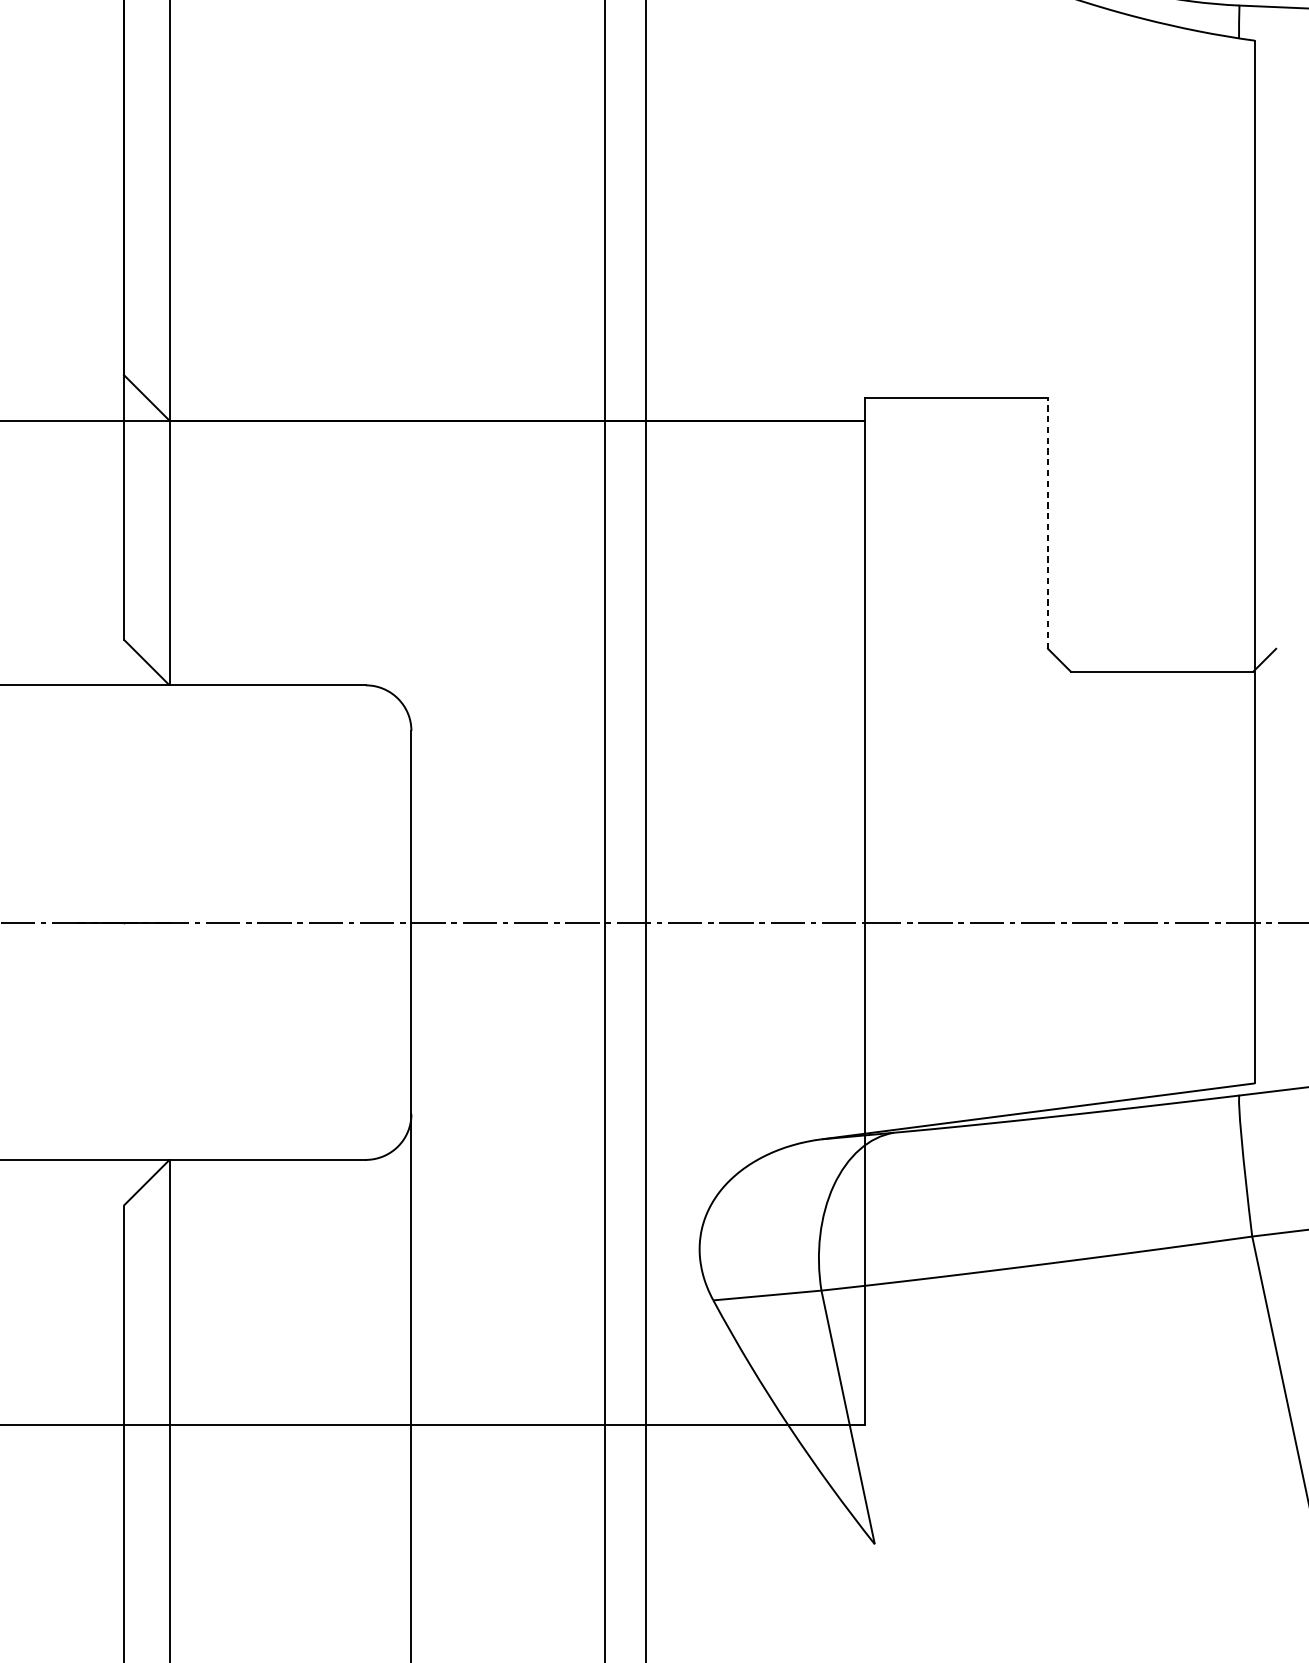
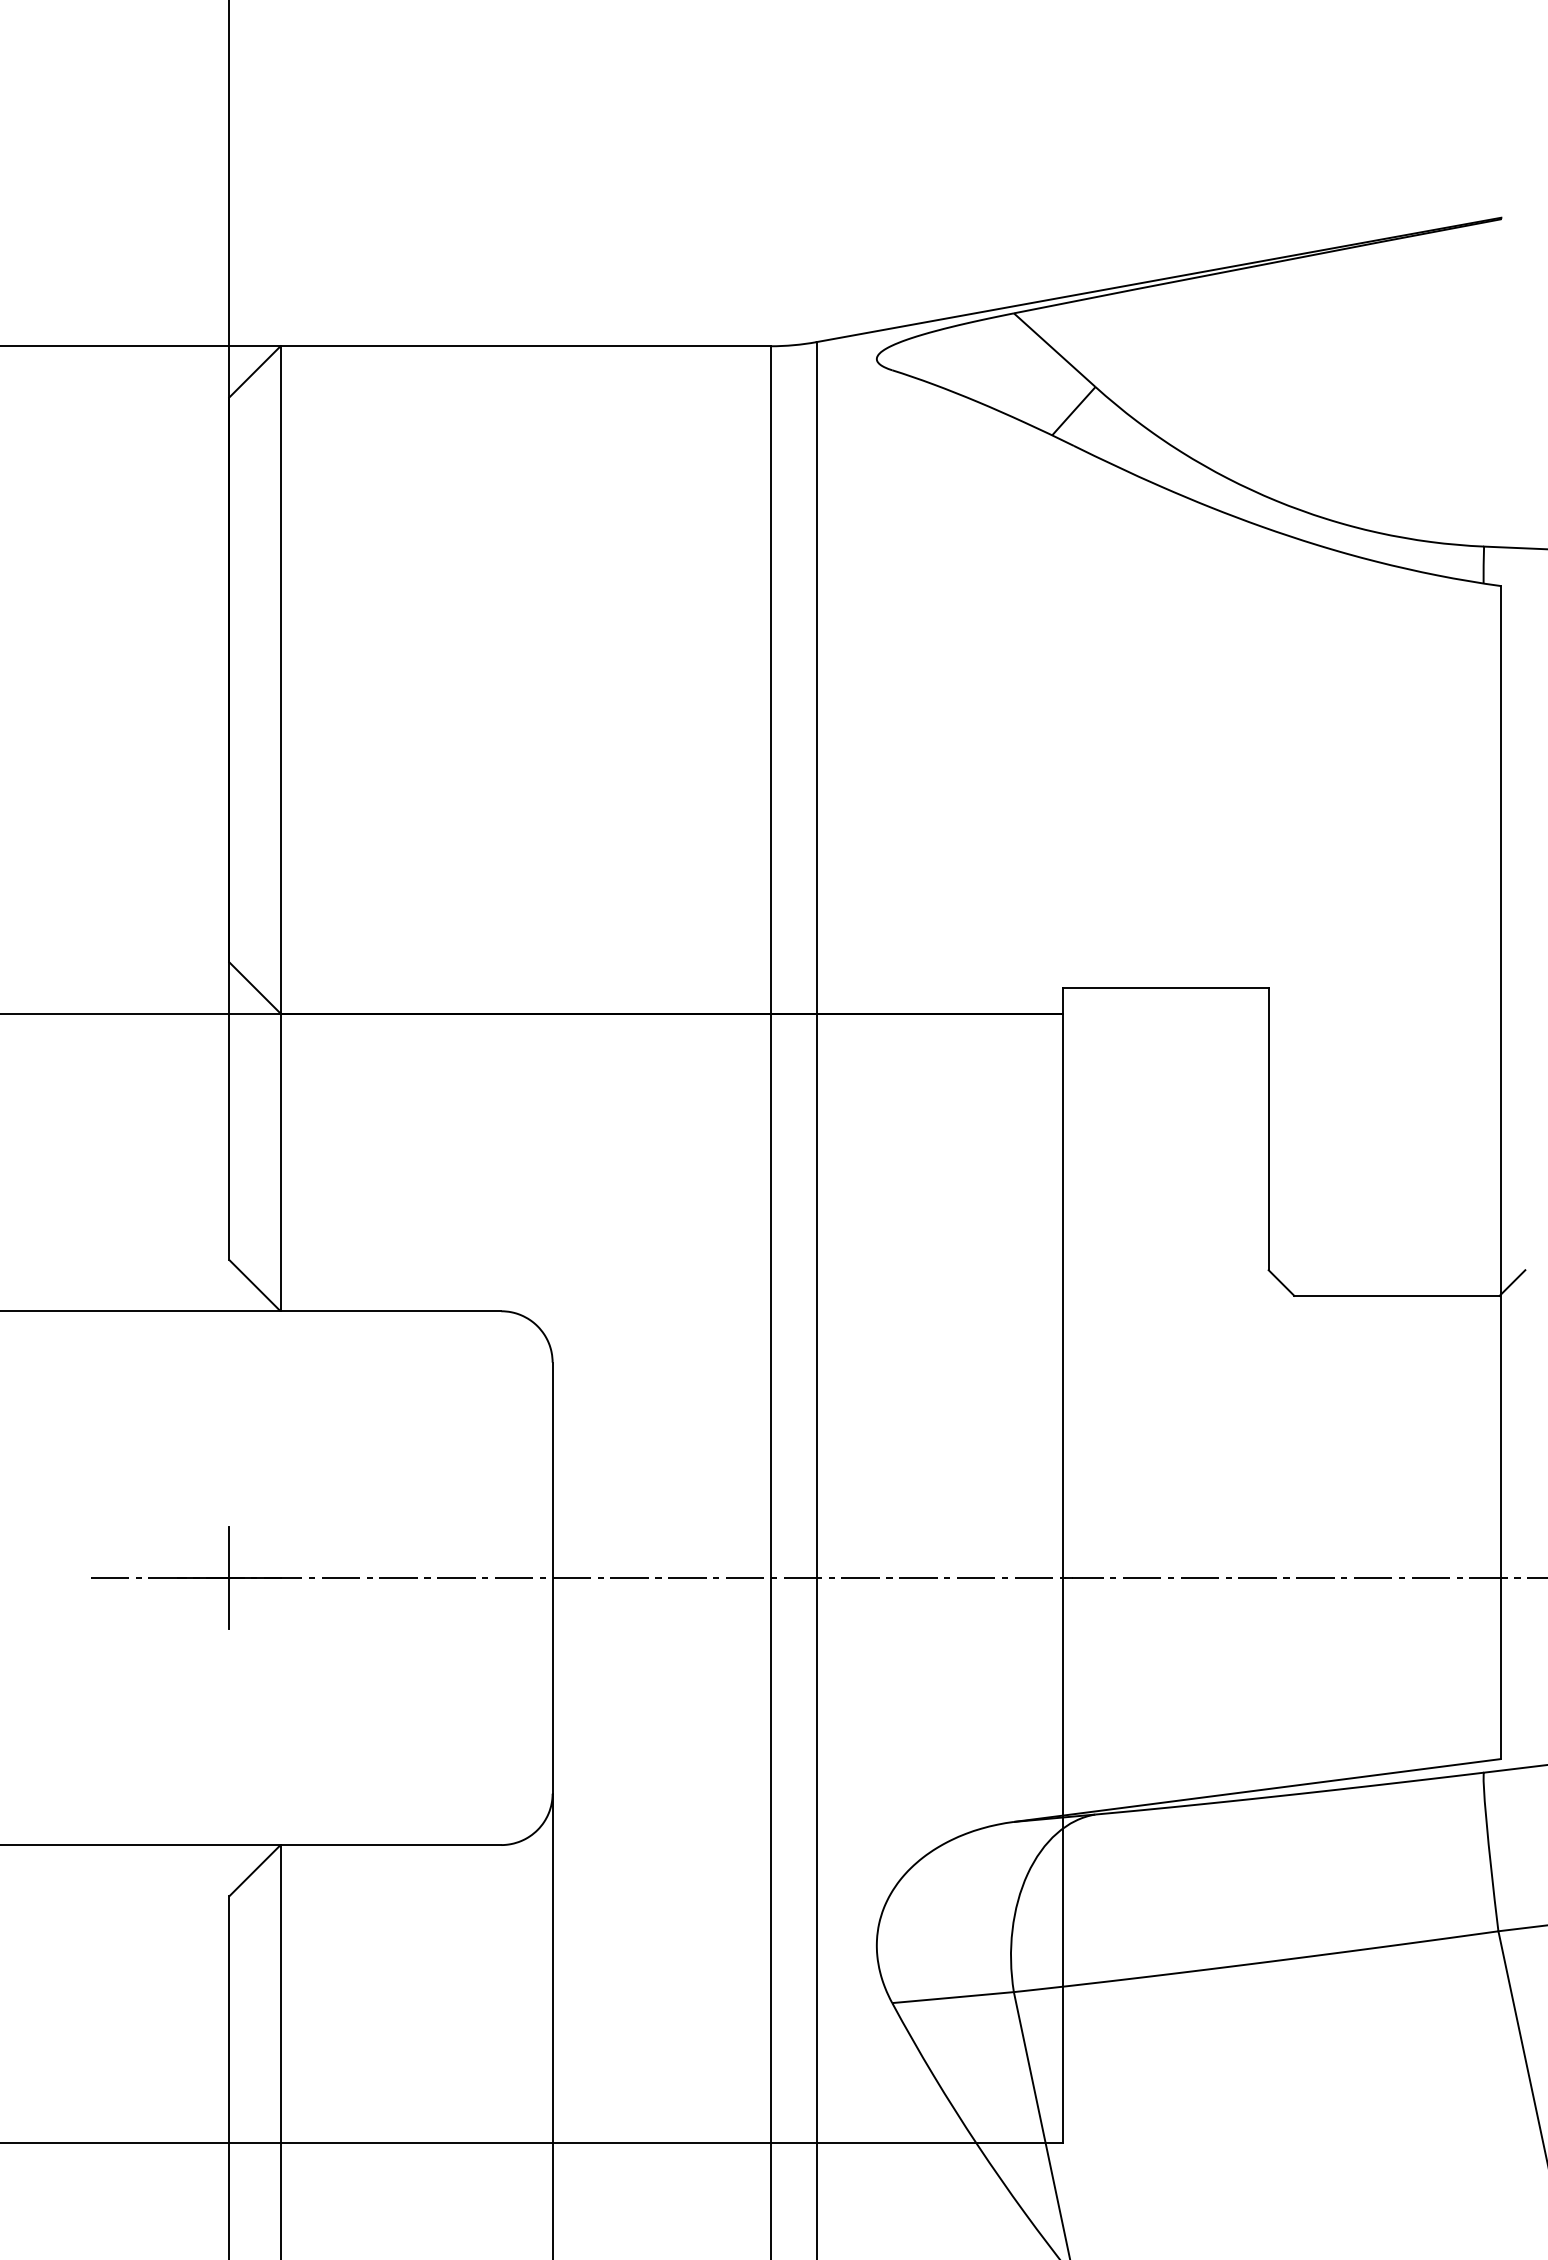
line: (1047, 522) -> (1268, 1128), dashed -> solid
line: (124, 922) -> (229, 1577), added

